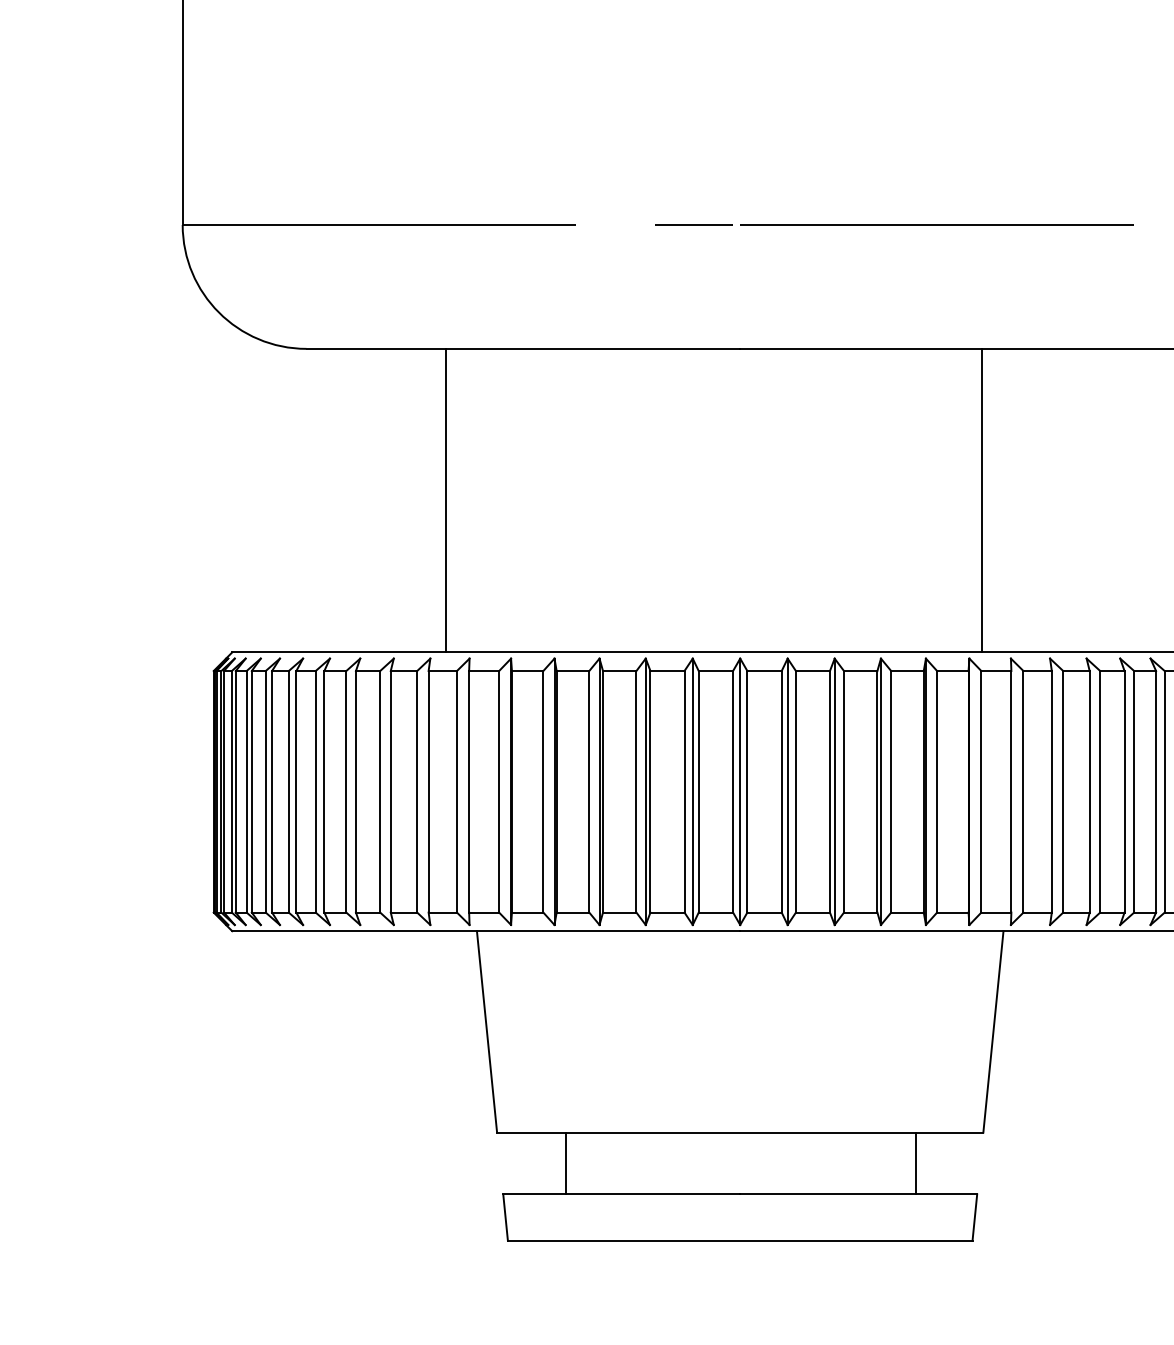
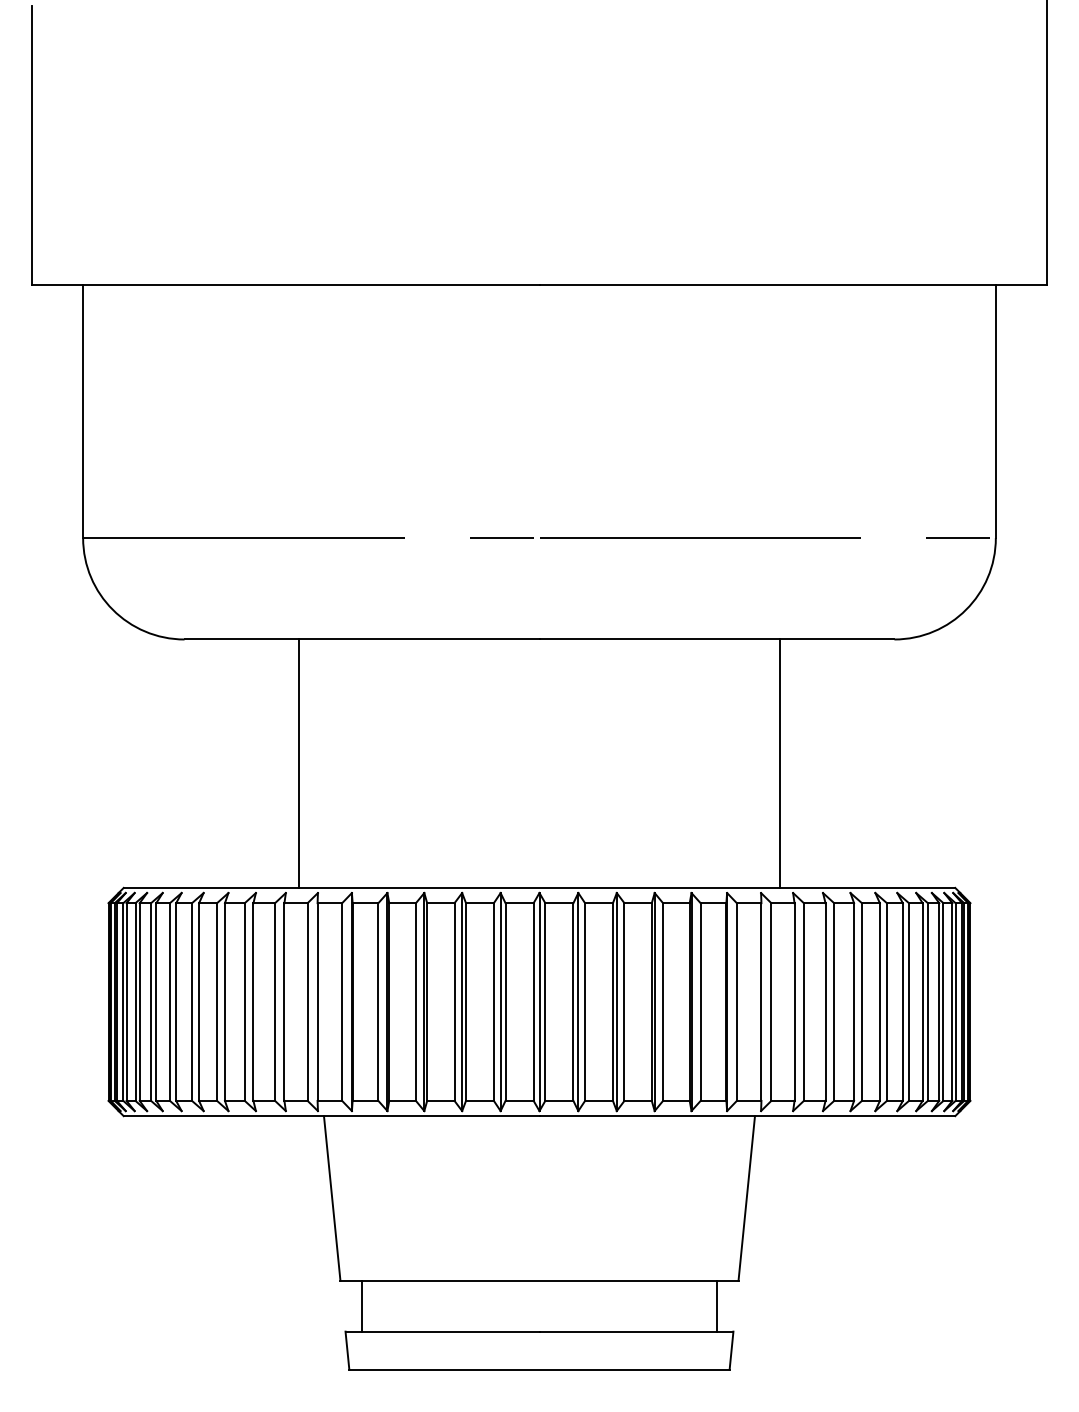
line: (982, 500) -> (780, 763), moved
line: (566, 1162) -> (362, 1305), moved
line: (914, 1162) -> (716, 1305), moved

